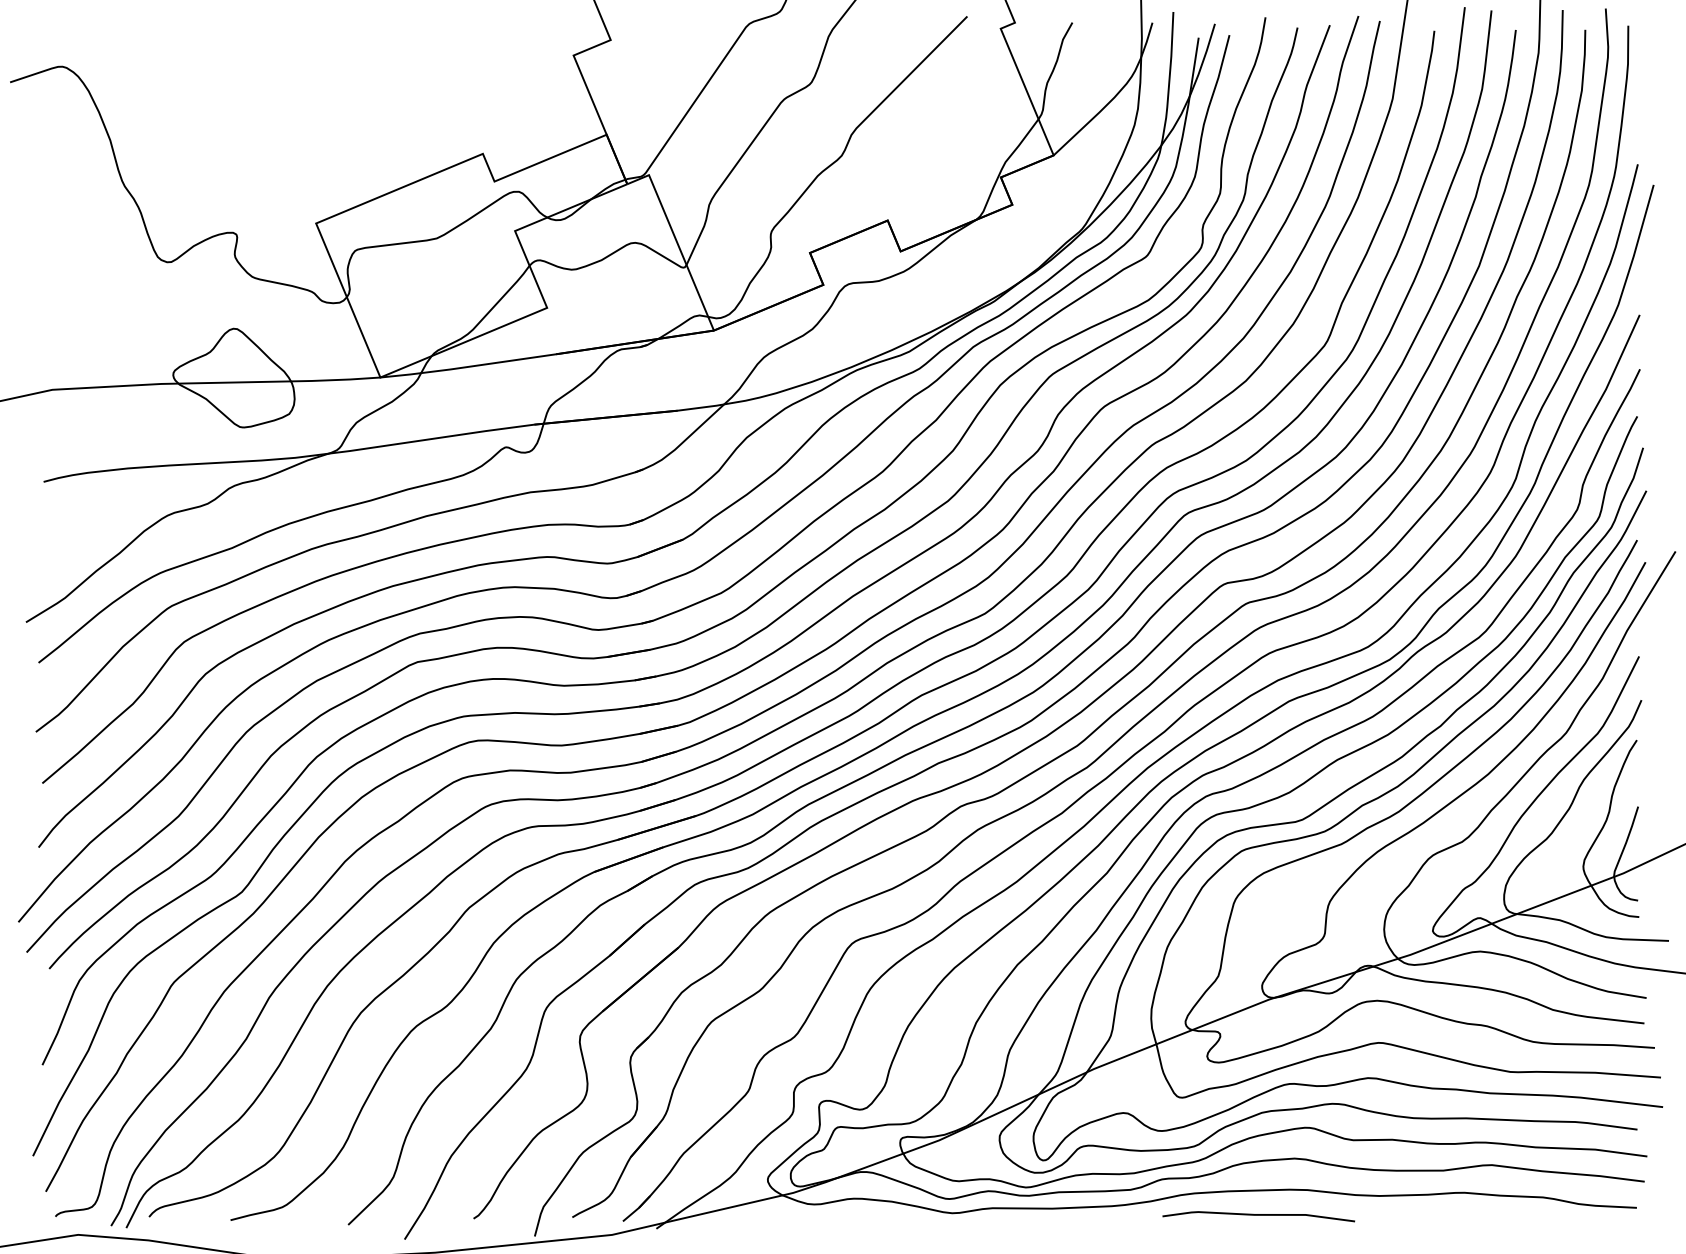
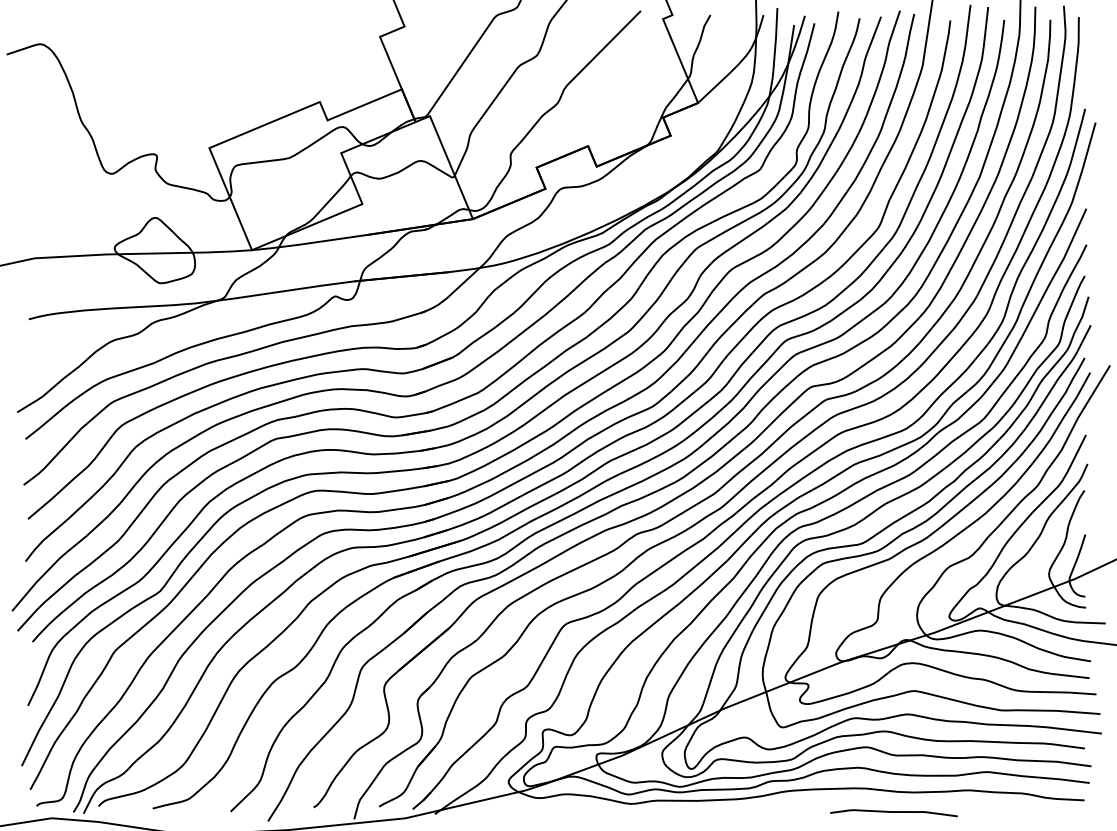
curve: (1258, 1215) -> (893, 812), moved

